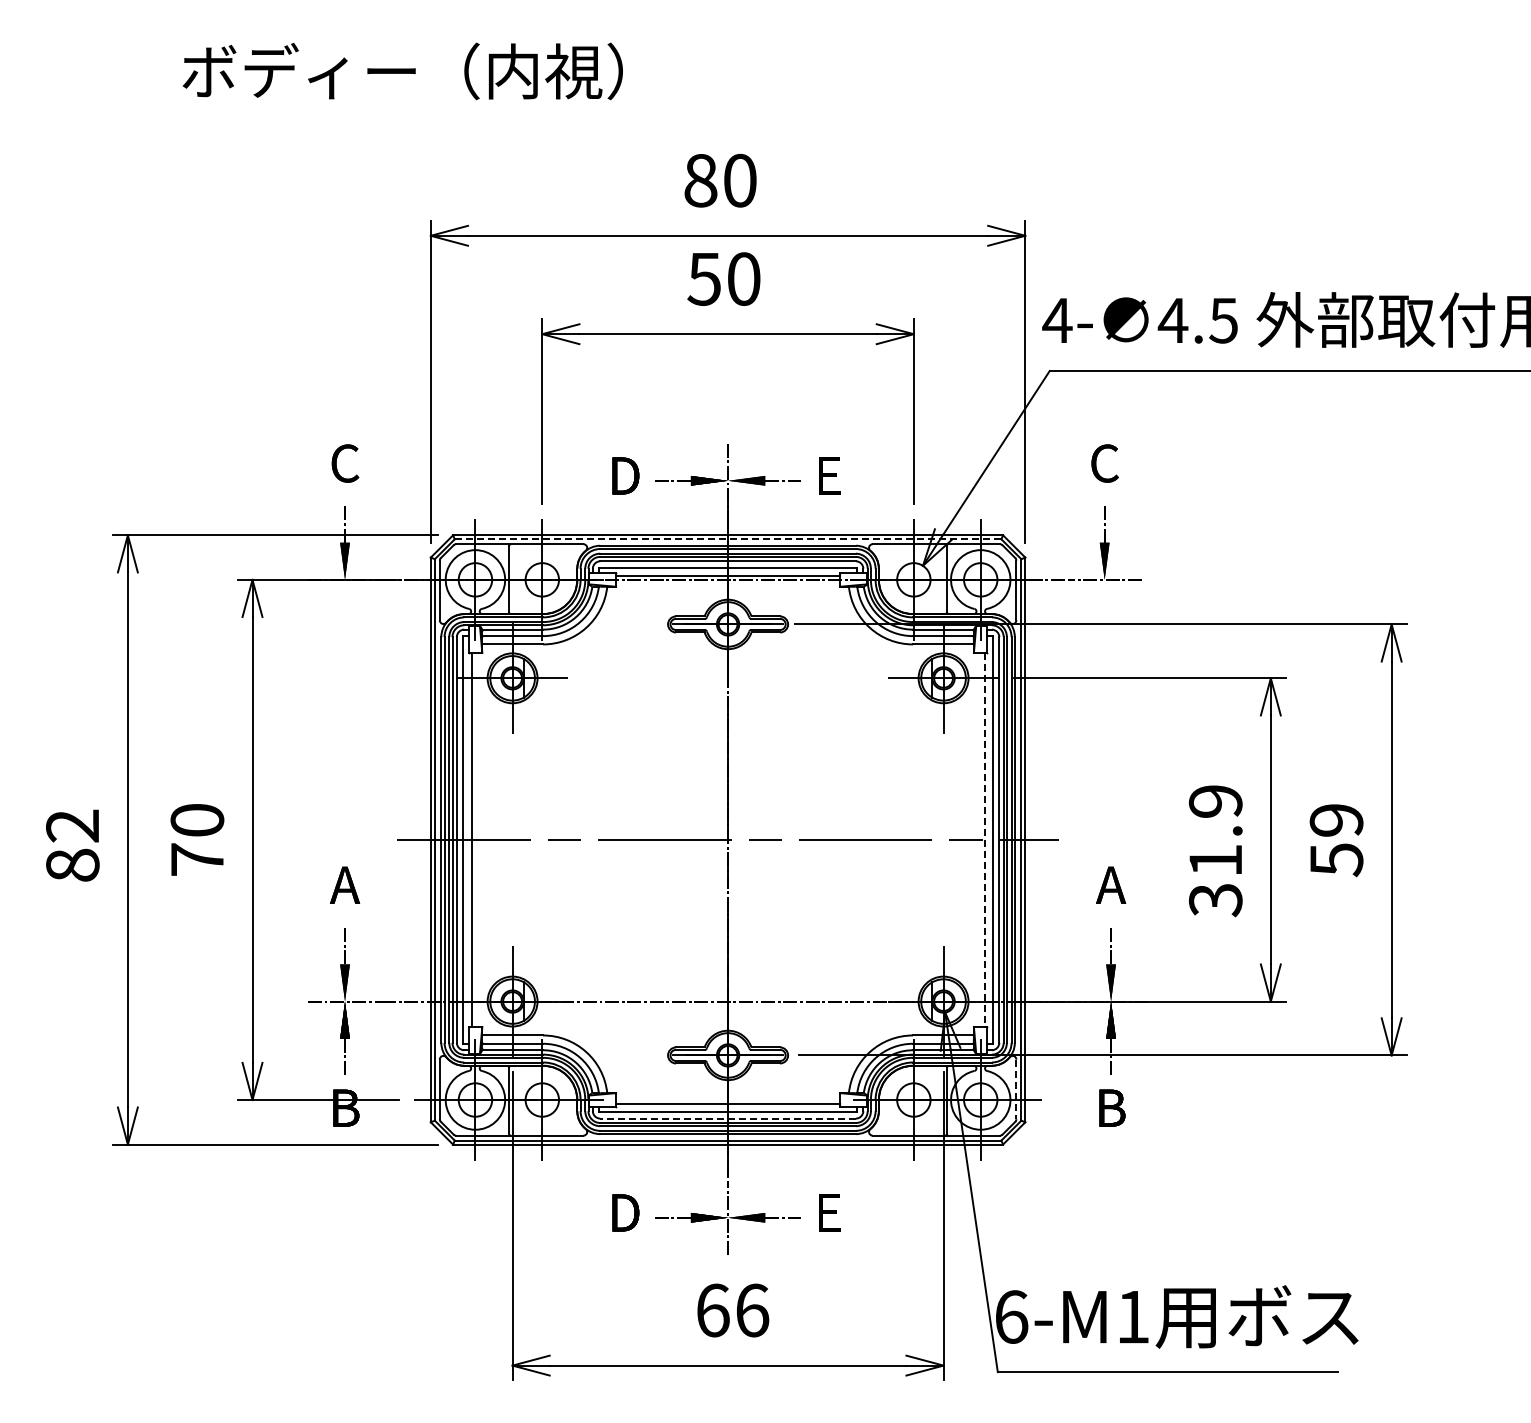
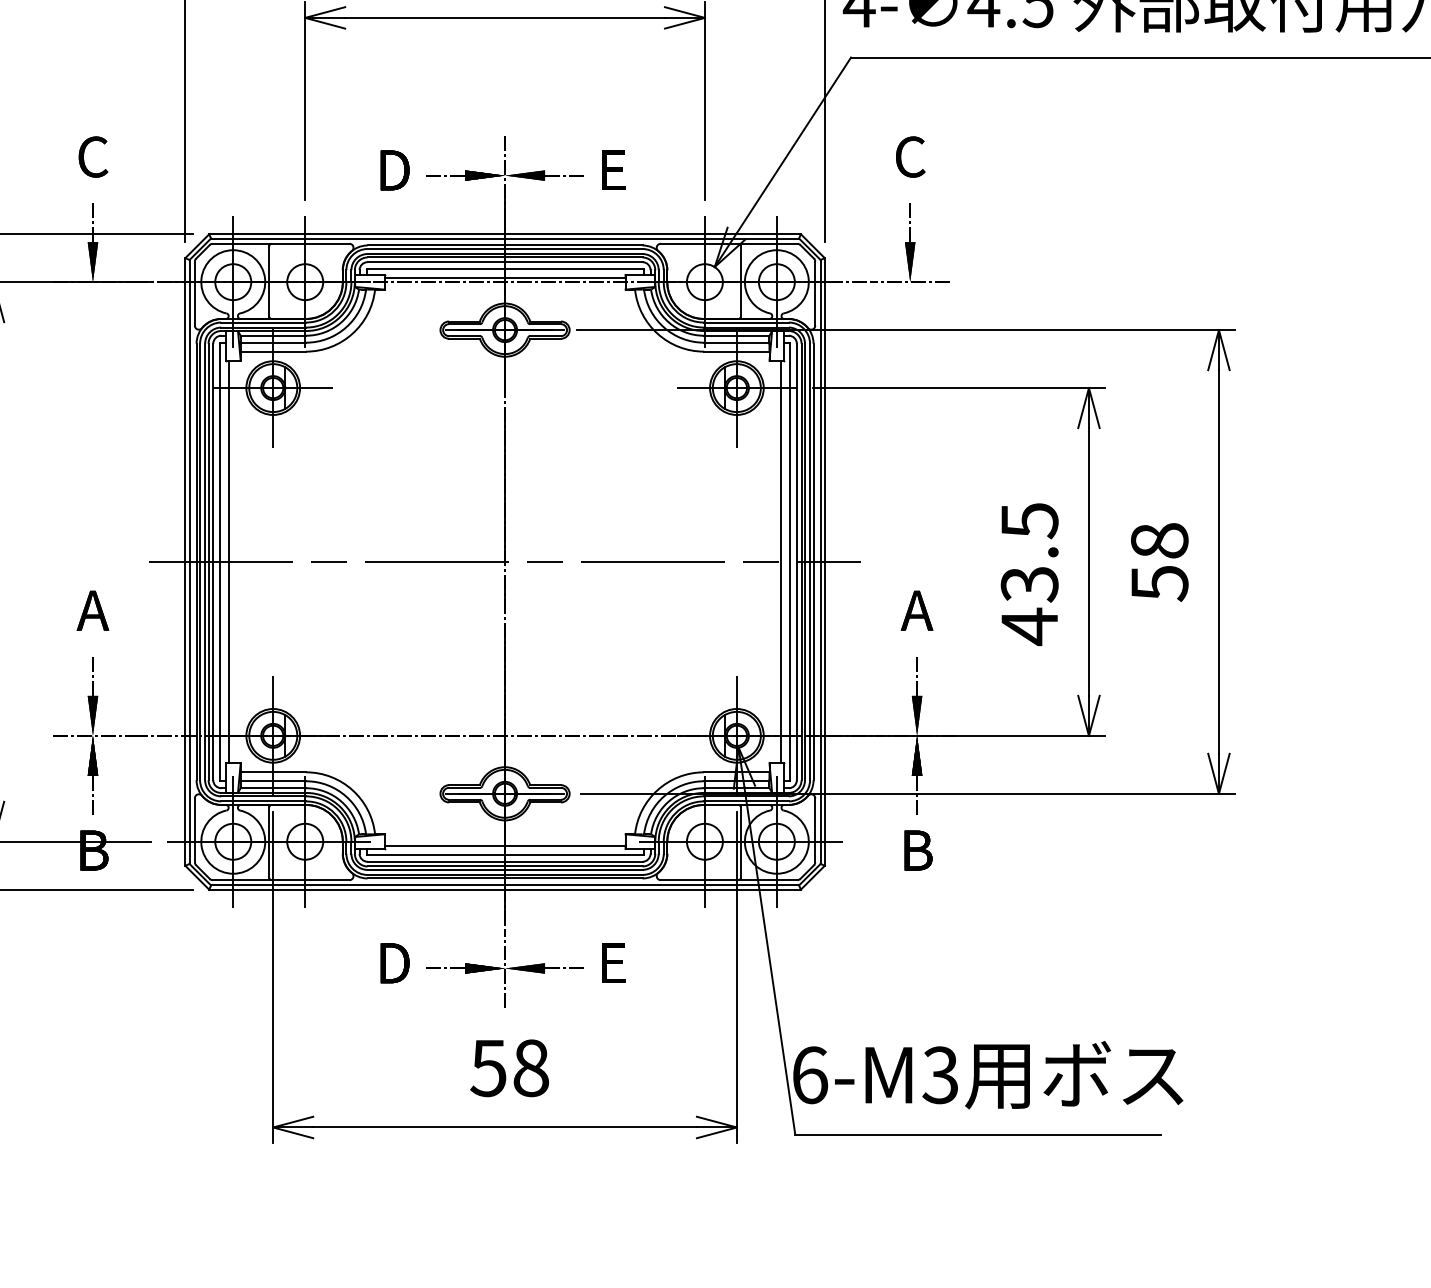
line: (728, 539) -> (505, 238), dashed -> solid
text: (1336, 819) -> (1159, 539), 59 -> 58
line: (984, 840) -> (780, 562), dashed -> solid
text: (1215, 851) -> (1029, 574), 31.9 -> 43.5
line: (1016, 1089) -> (815, 830), dashed -> solid
line: (728, 1118) -> (505, 861), dashed -> solid
text: (732, 1310) -> (509, 1068), 66 -> 58
text: (1132, 1316) -> (940, 1074), 6-M1 -> 6-M3

